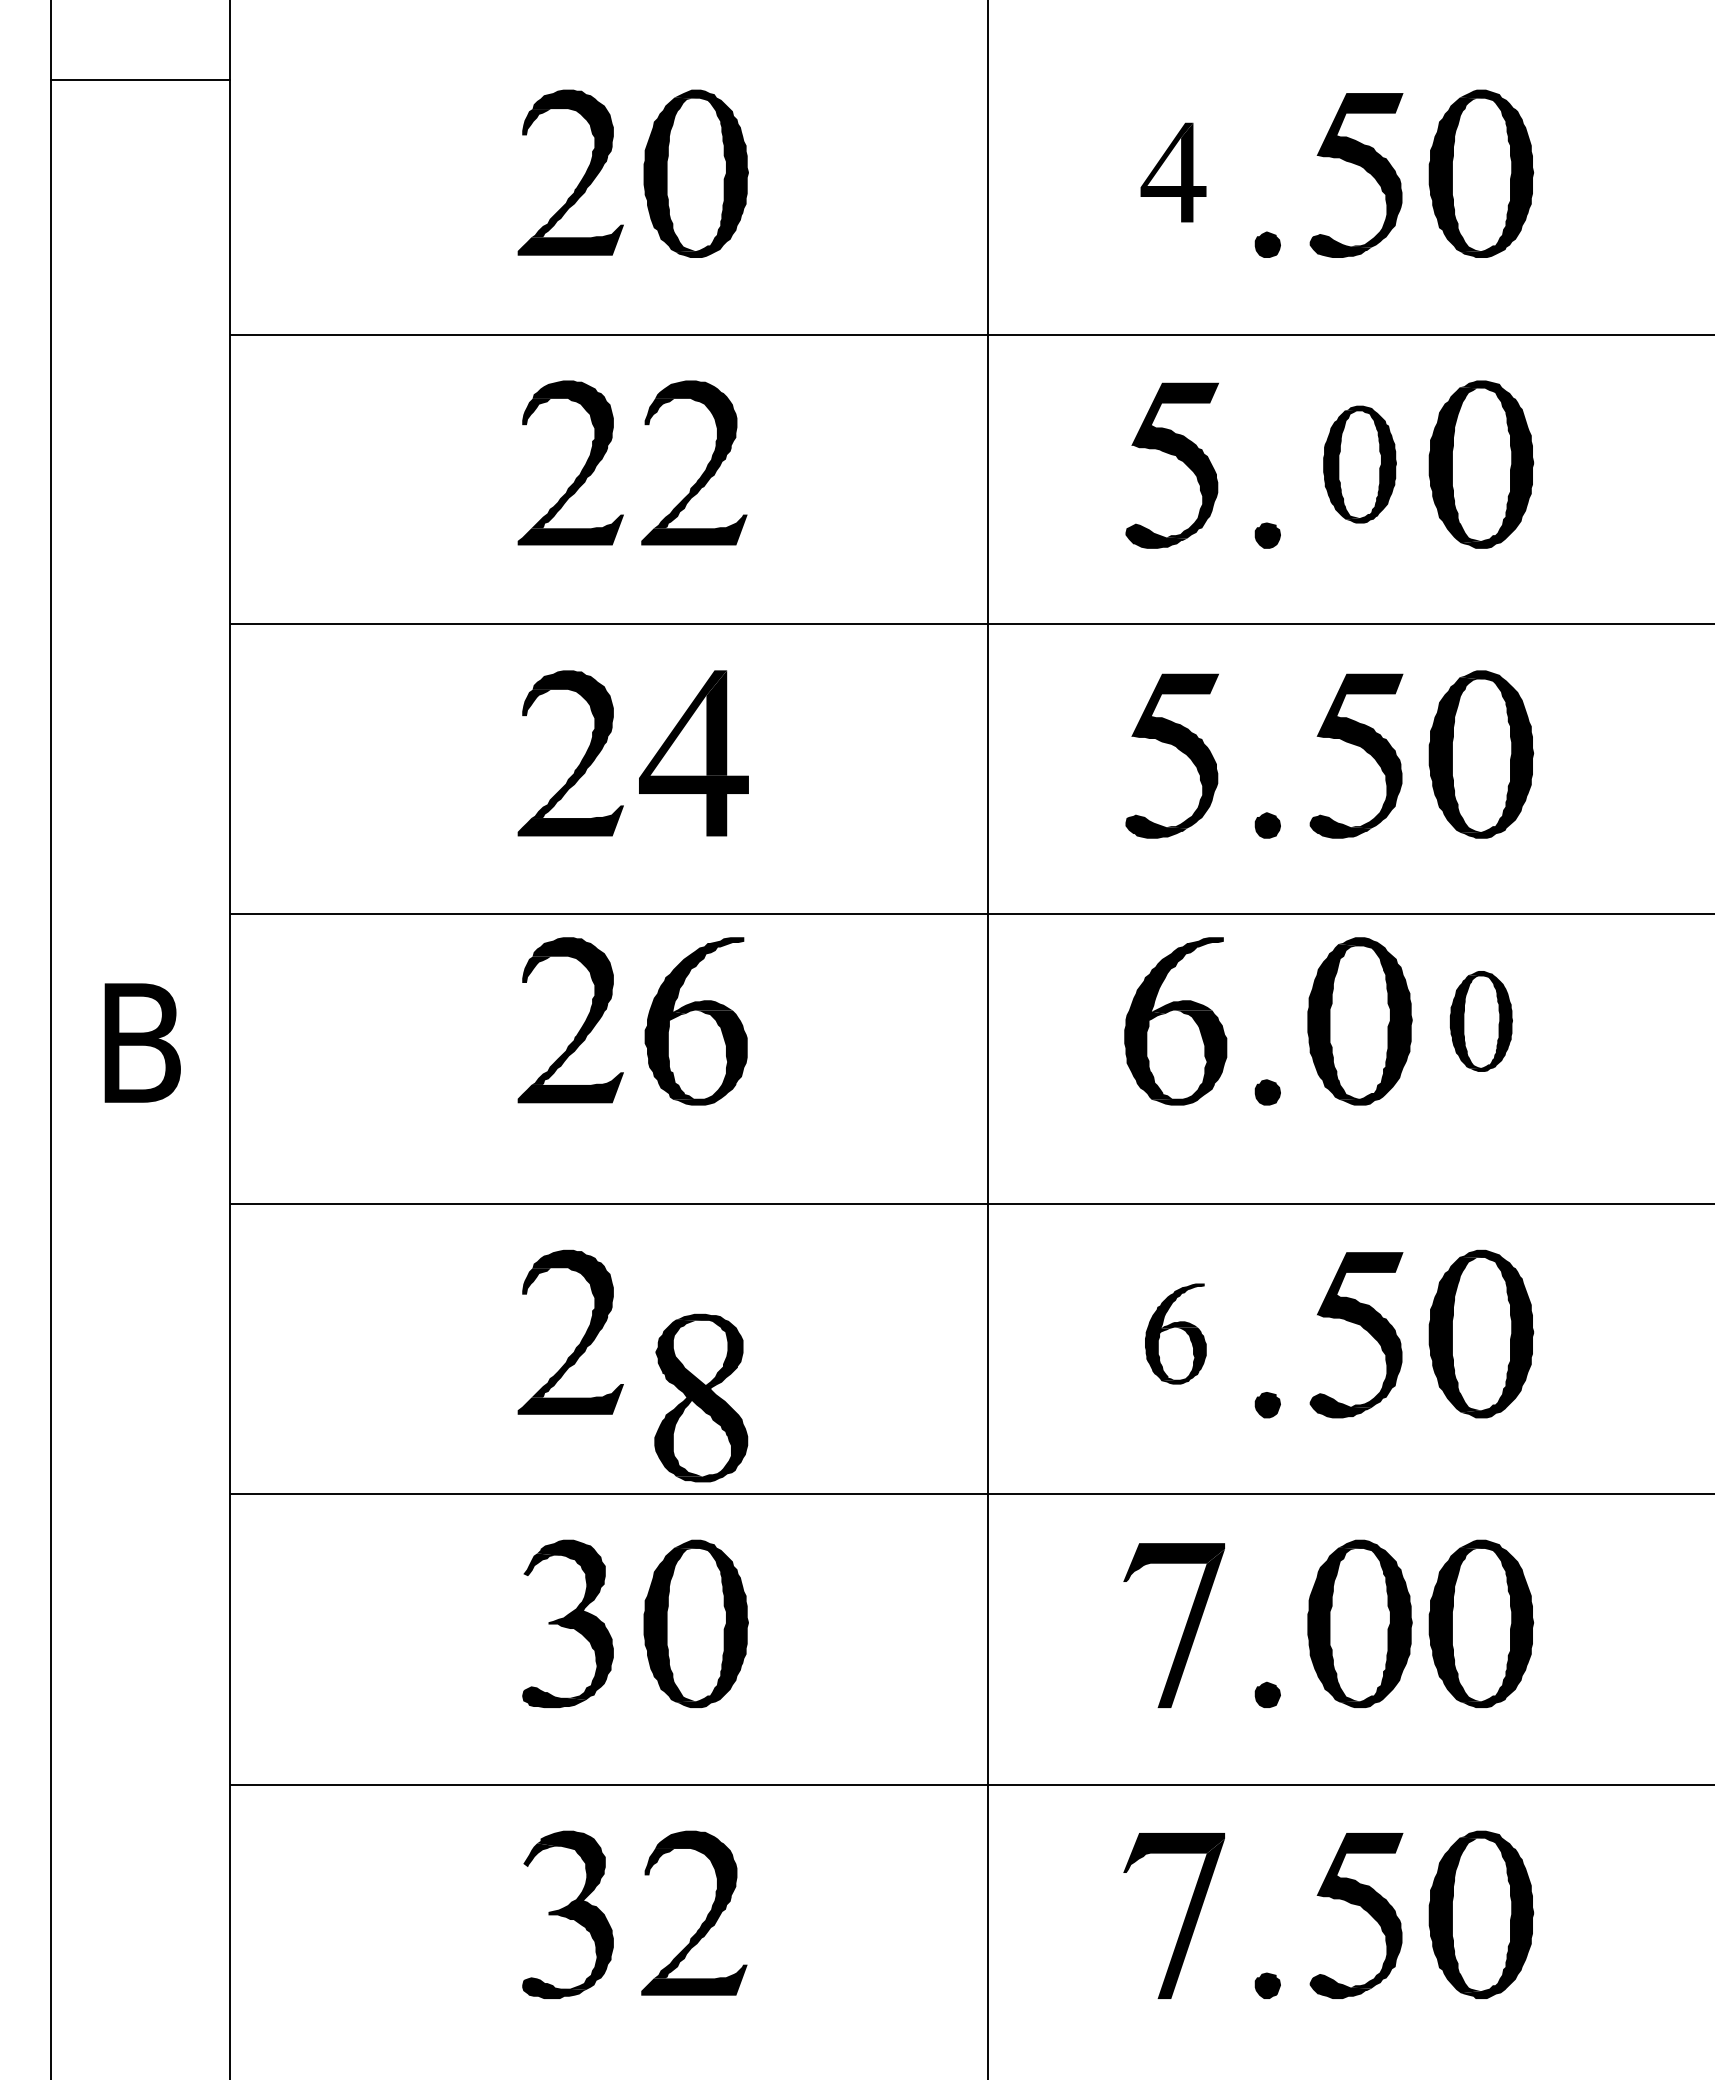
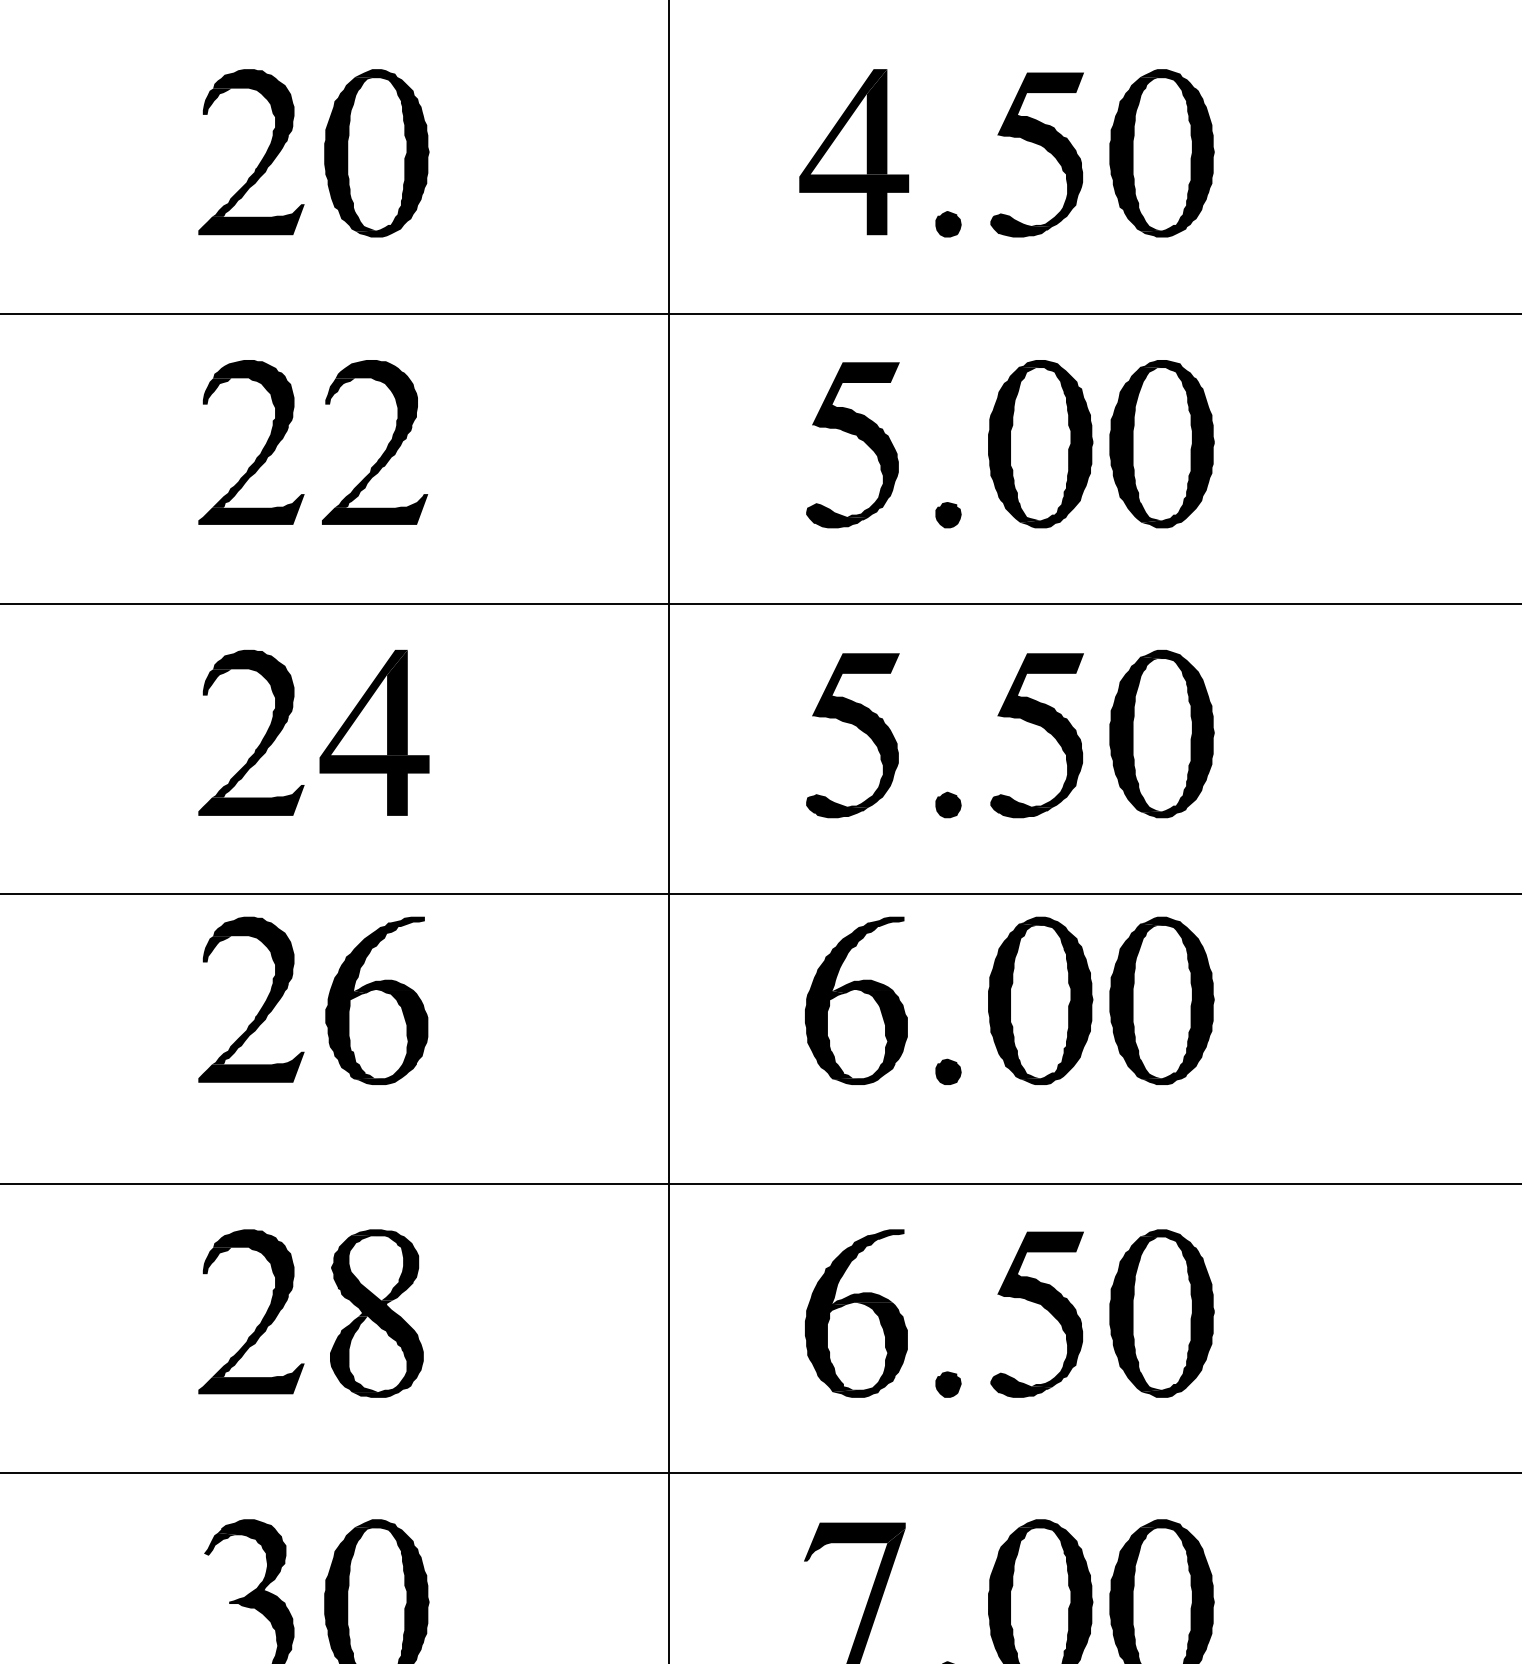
part: (1173, 172) -> (854, 151), size x1.67
part: (1359, 464) -> (1040, 443), size x1.43
part: (1481, 1021) -> (1162, 1000), size x1.67
part: (1175, 1333) -> (856, 1312), size x1.67
part: (701, 1397) -> (377, 1312), moved

